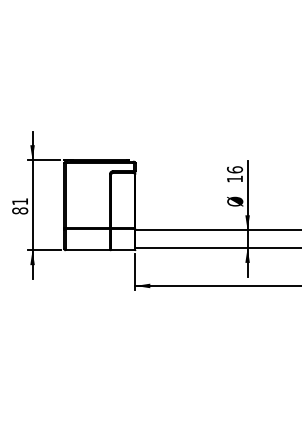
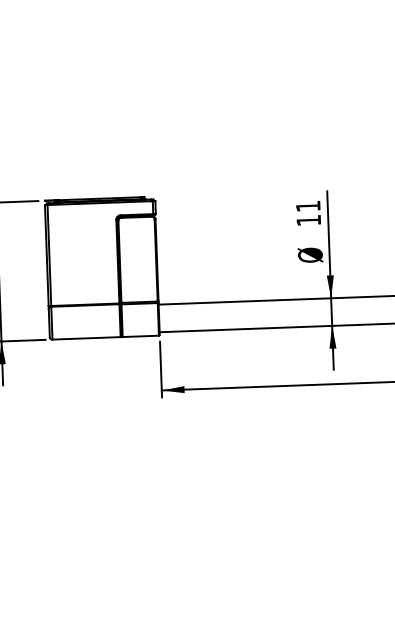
text: (235, 169) -> (309, 205), 16 -> 11

